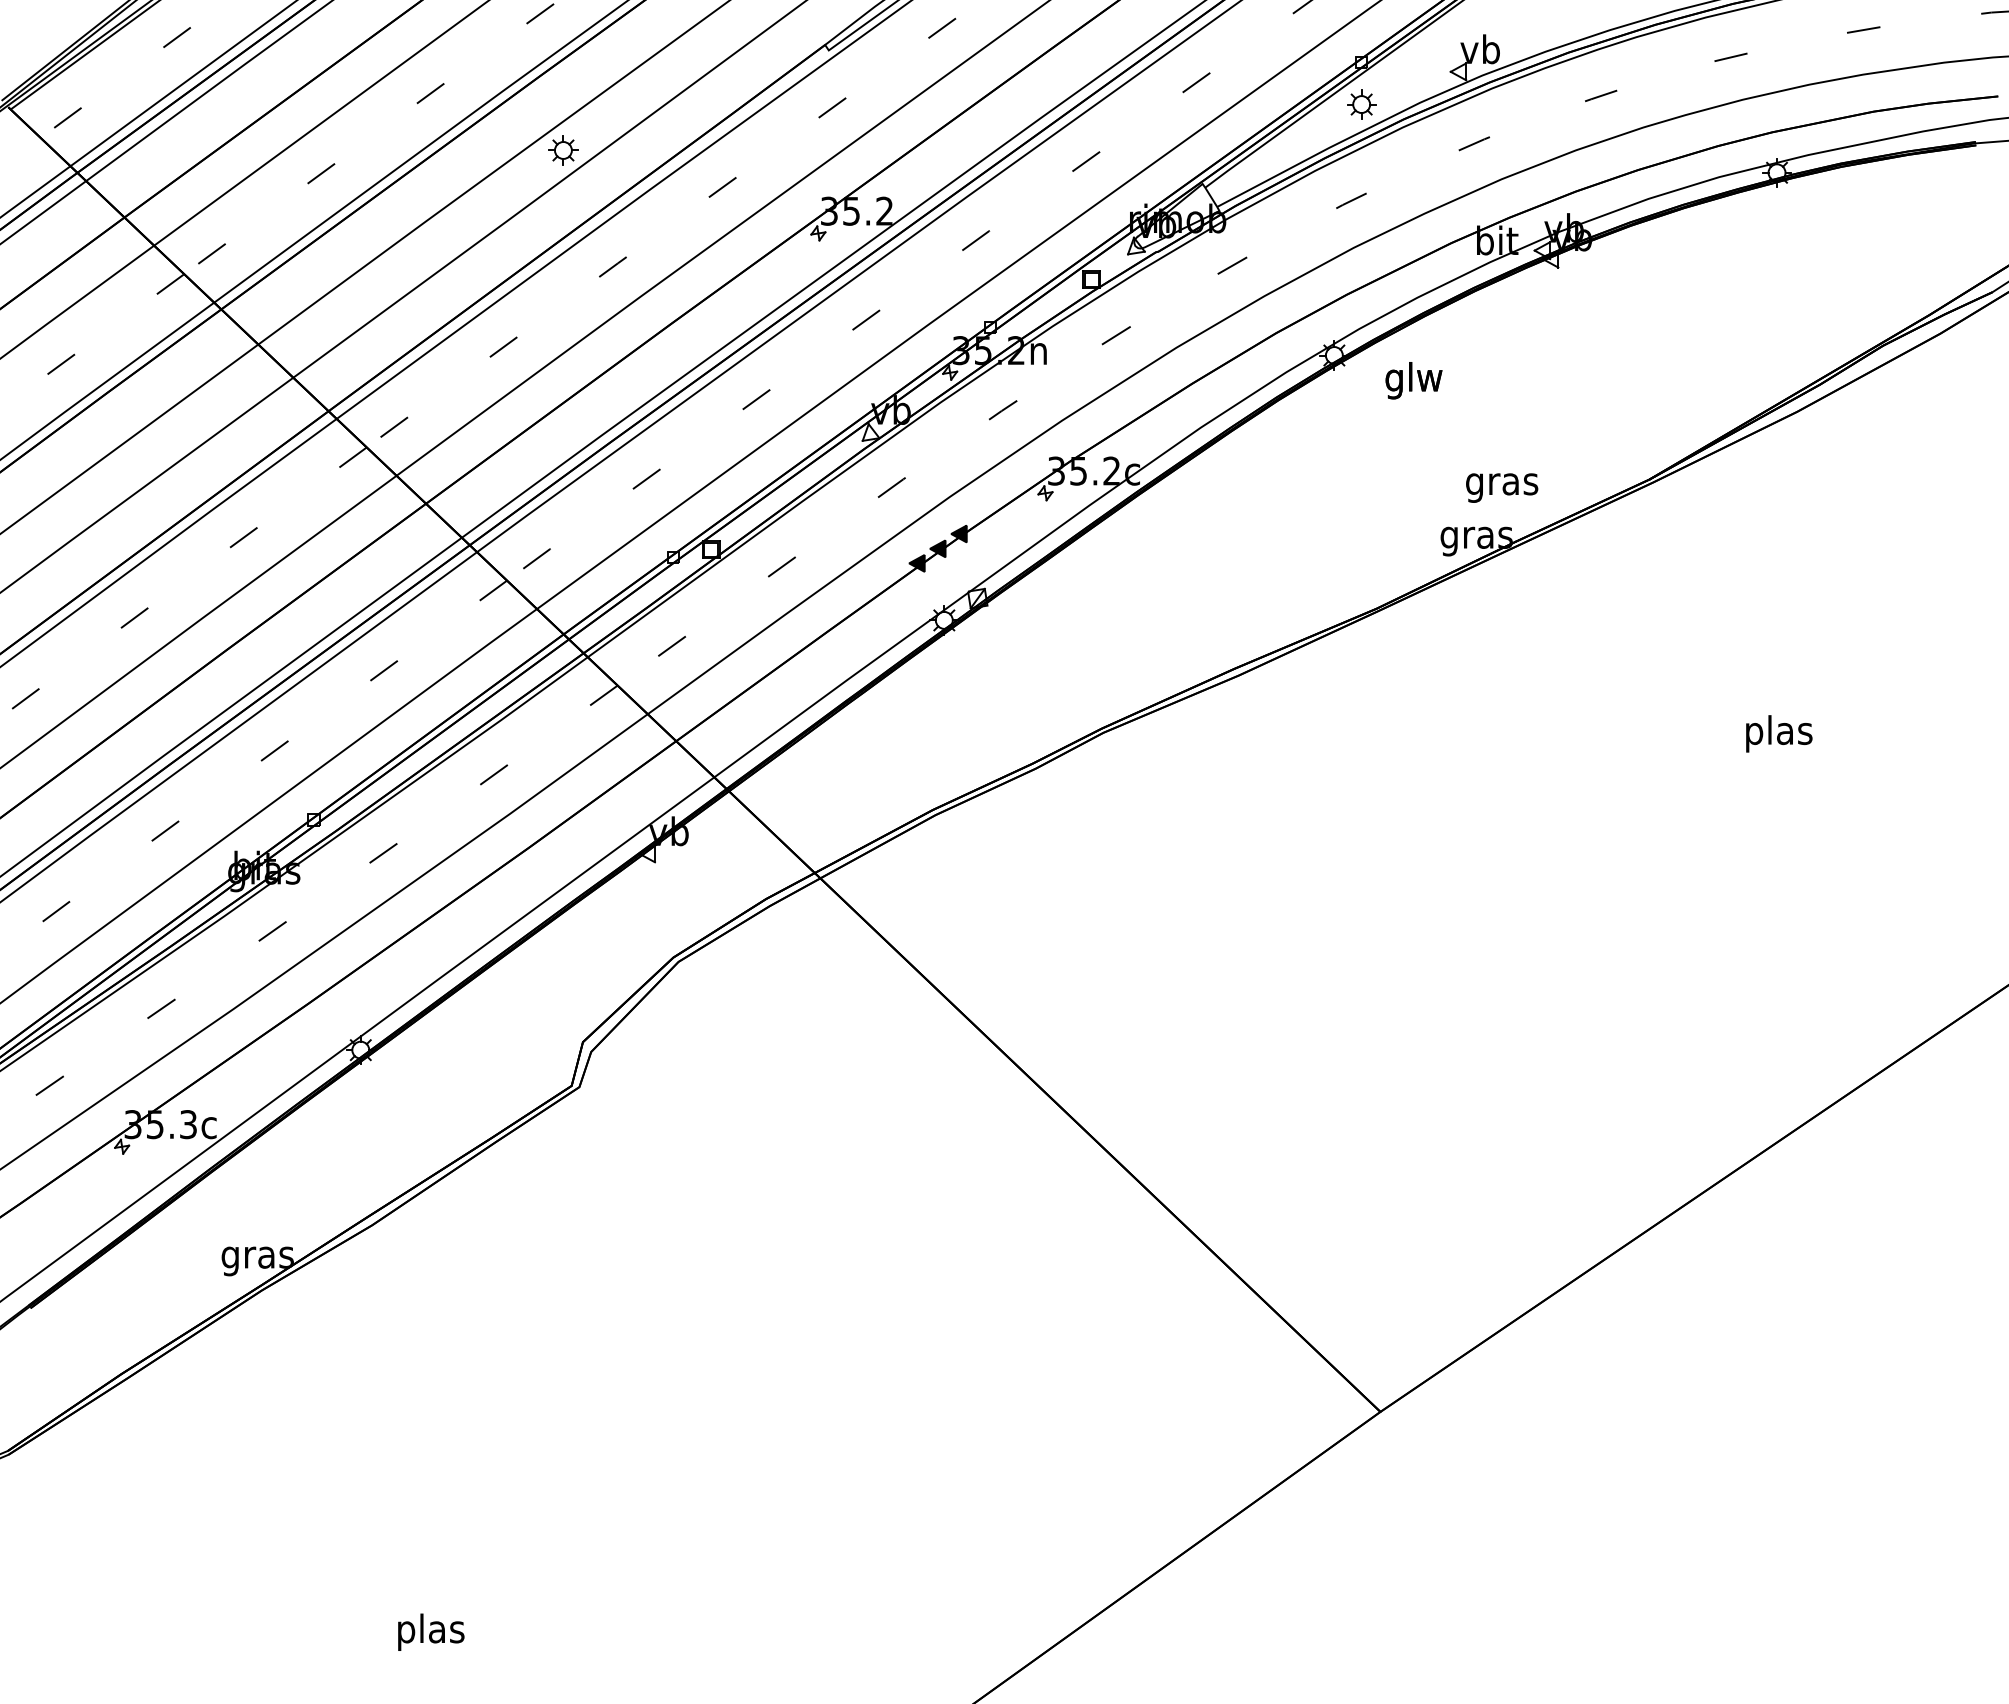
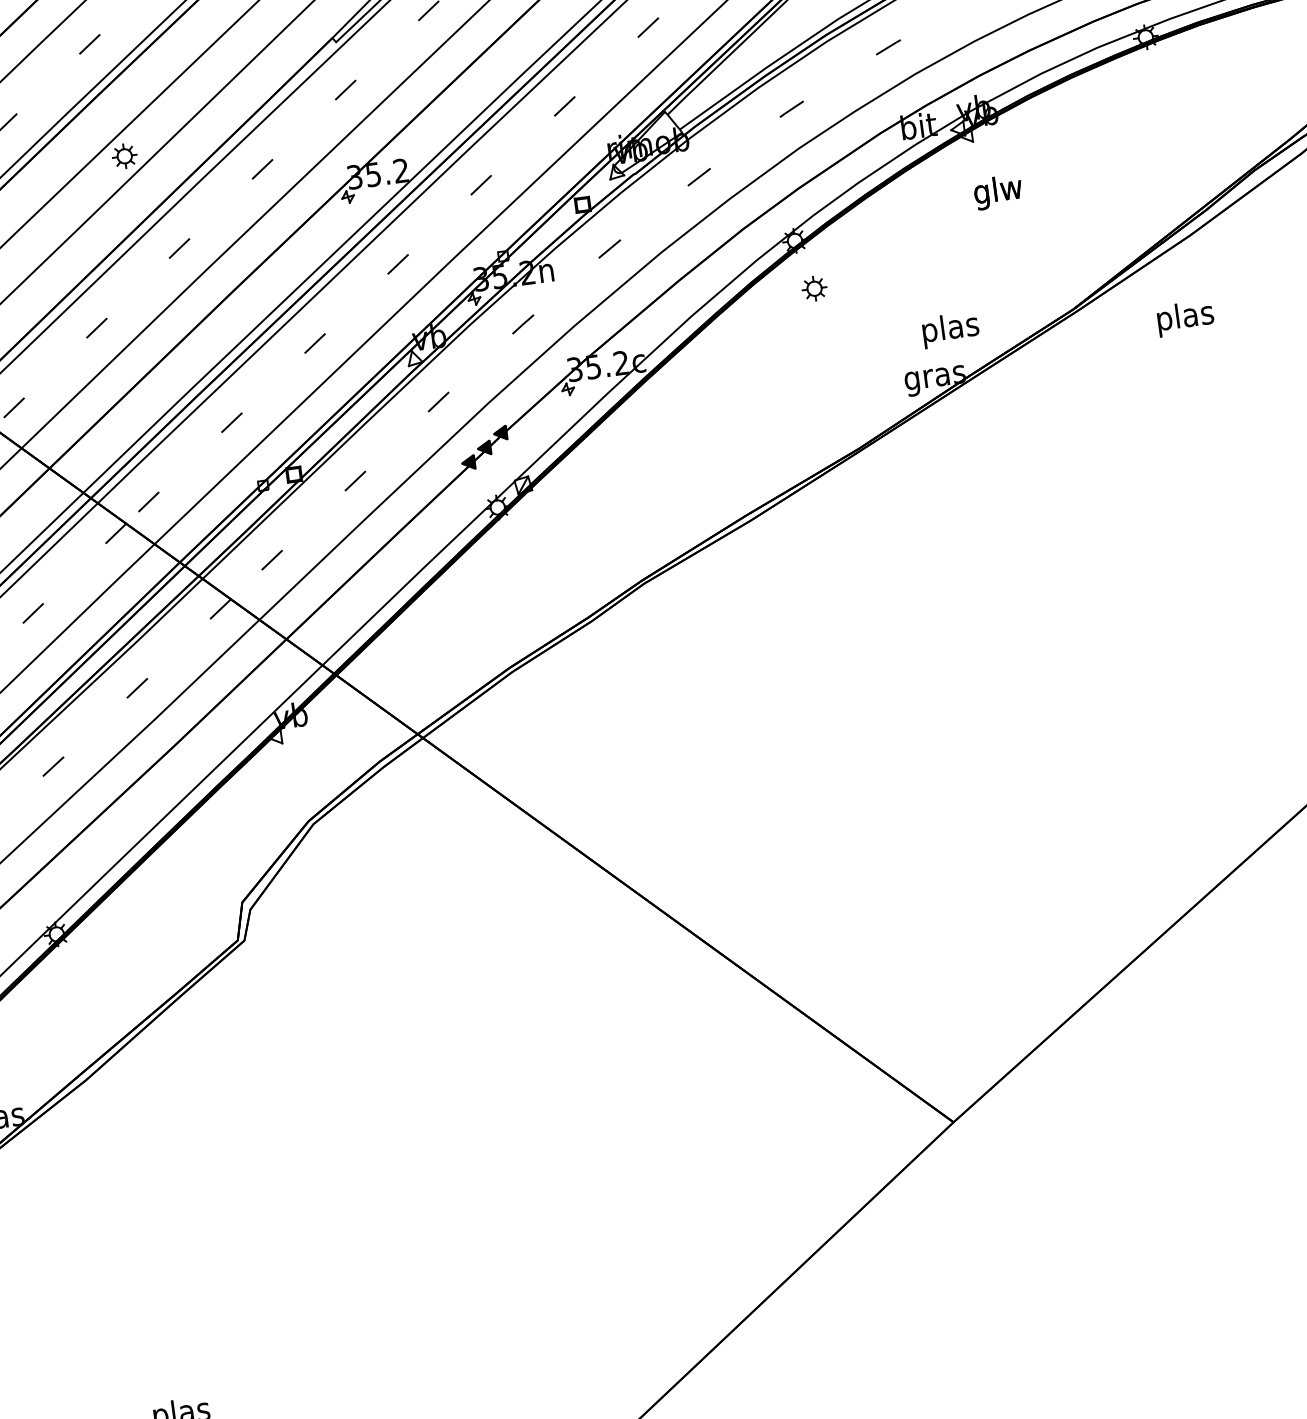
part: (1361, 104) -> (814, 288), moved
text: (1413, 380) -> (997, 192), moved
text: (1502, 483) -> (950, 329), gras -> plas
text: (1779, 733) -> (1185, 317), moved

